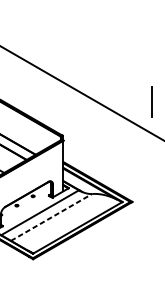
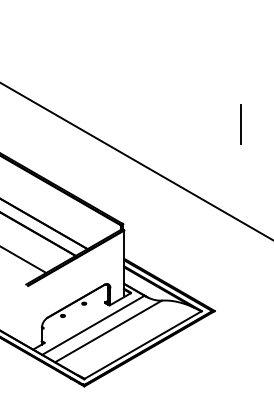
line: (152, 101) -> (240, 124), moved
line: (51, 217) -> (108, 331), dashed -> solid

